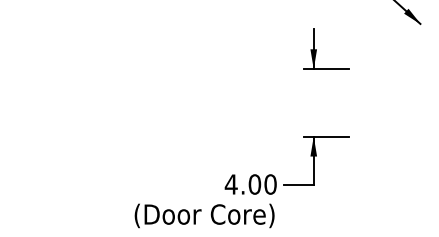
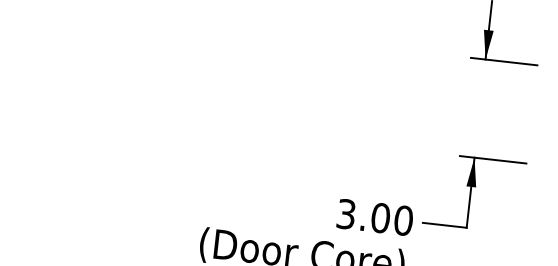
text: (230, 184) -> (345, 214), 4.00 -> 3.00

